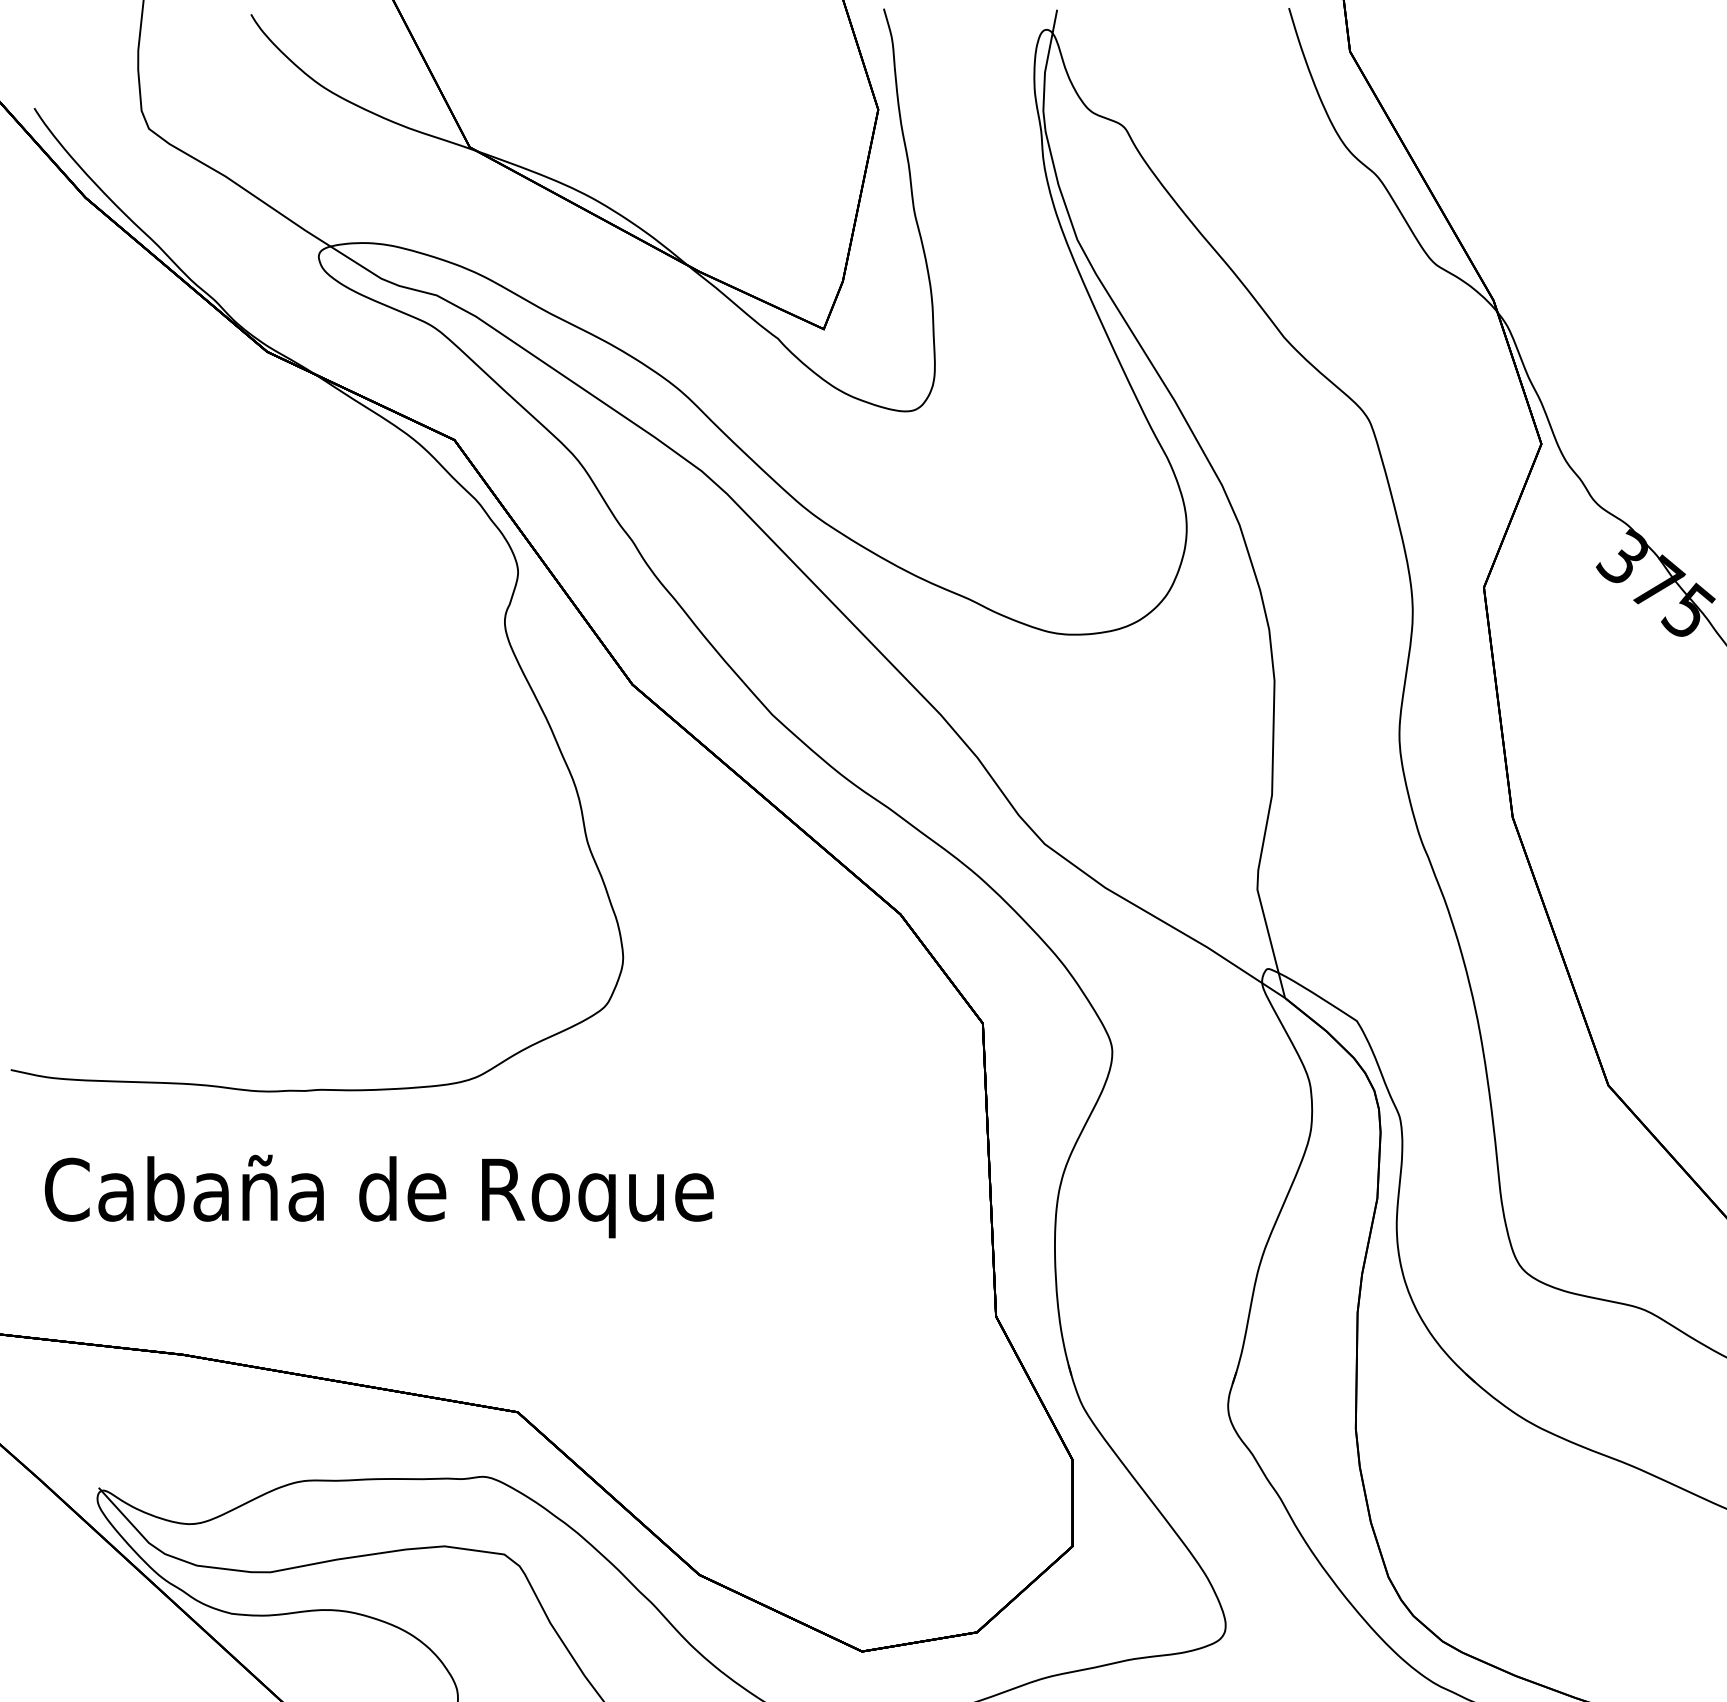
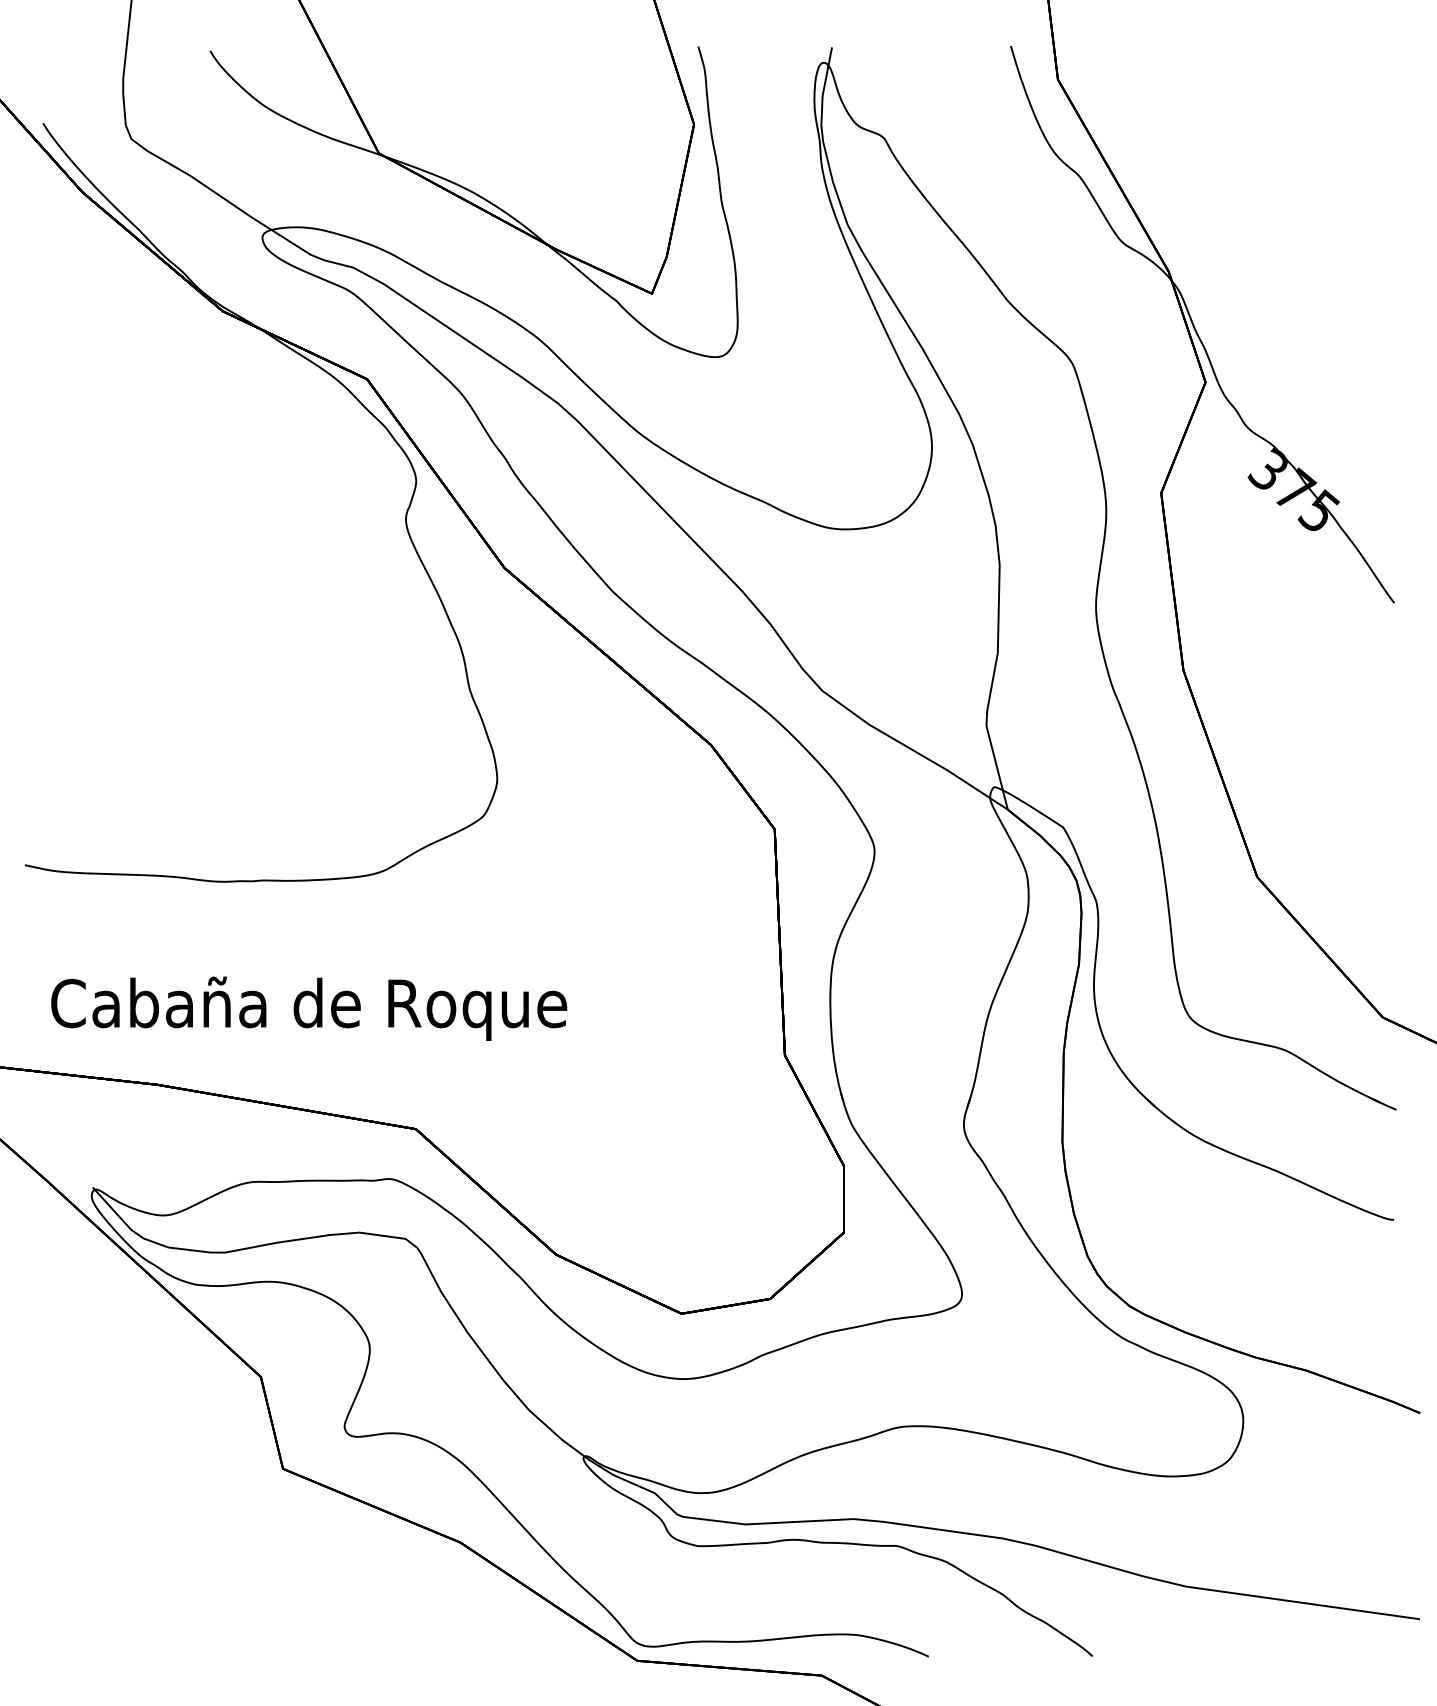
text: (379, 1196) -> (309, 1008), moved

